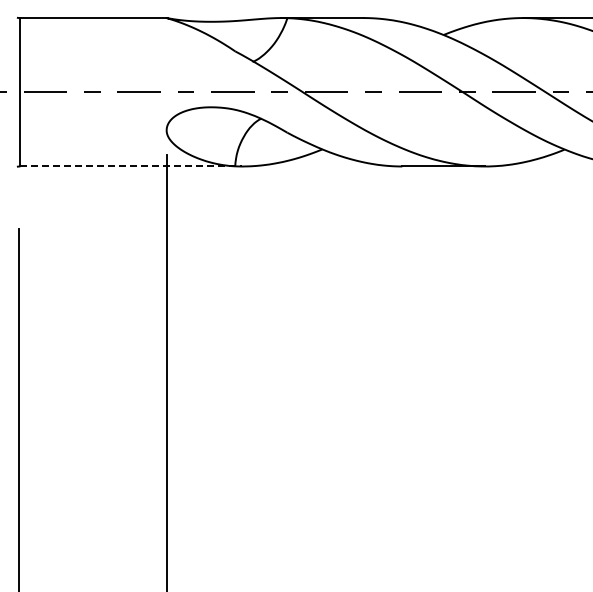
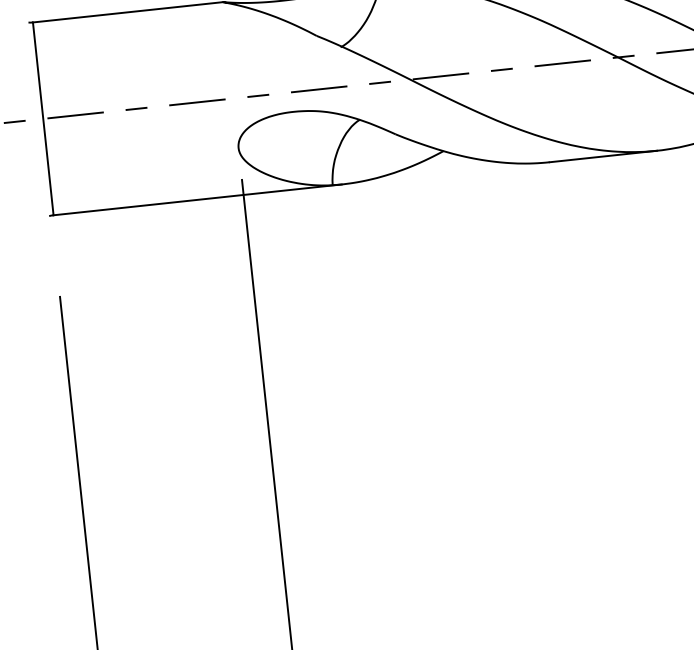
line: (131, 166) -> (197, 199), dashed -> solid

